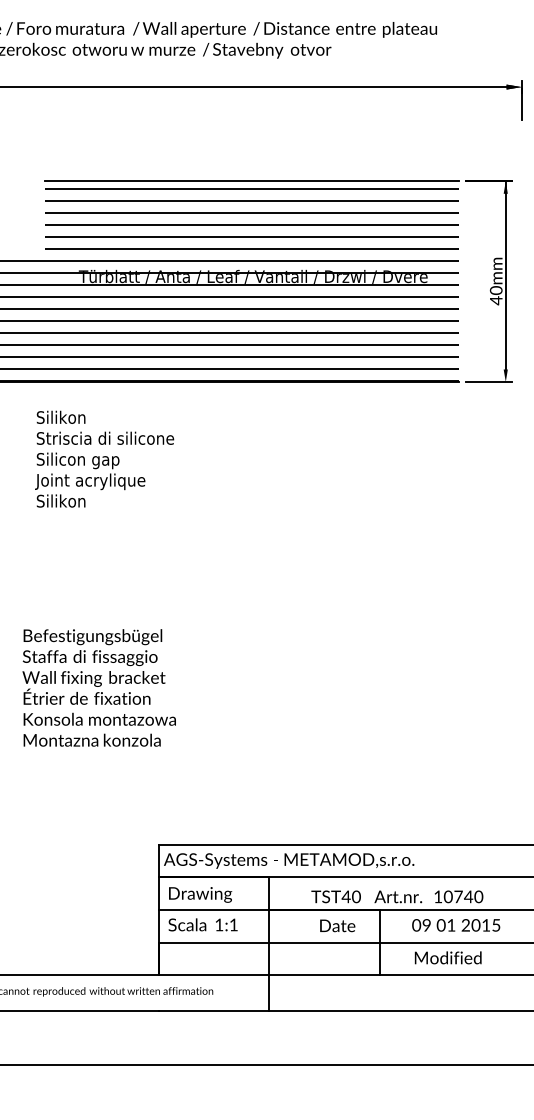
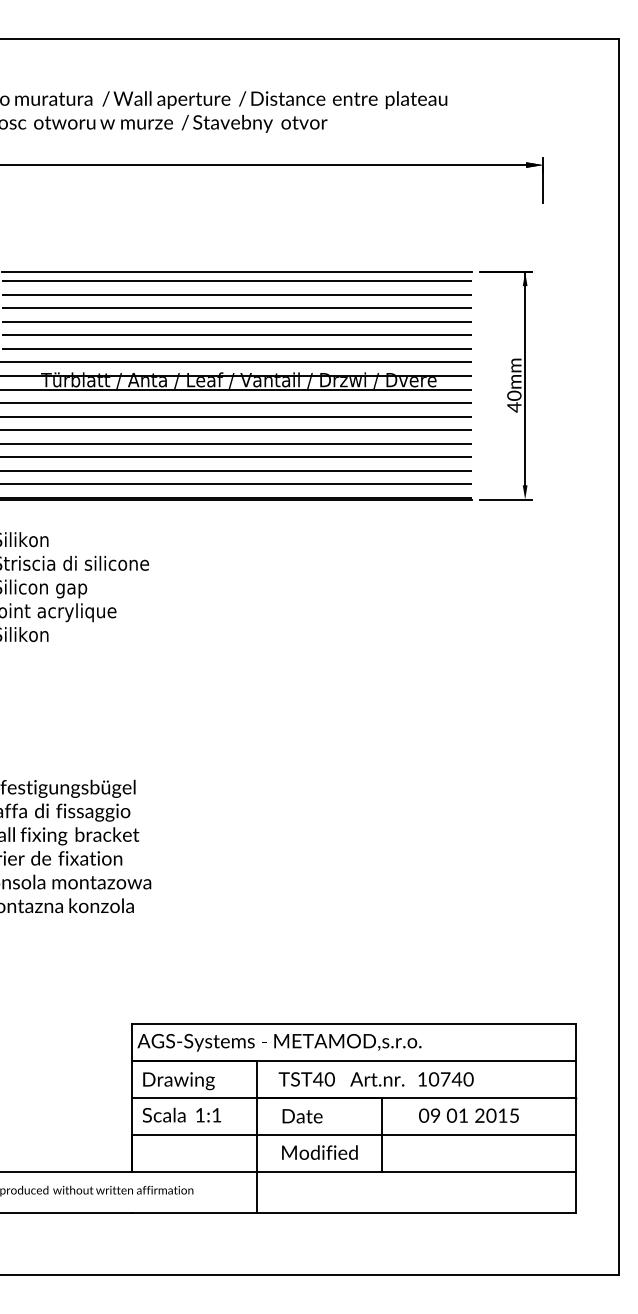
text: (396, 896) -> (375, 1079), moved
text: (337, 926) -> (302, 1116), moved
text: (447, 957) -> (319, 1152), moved

